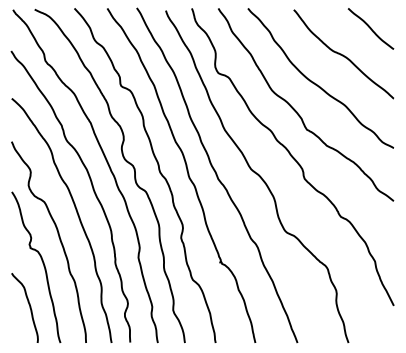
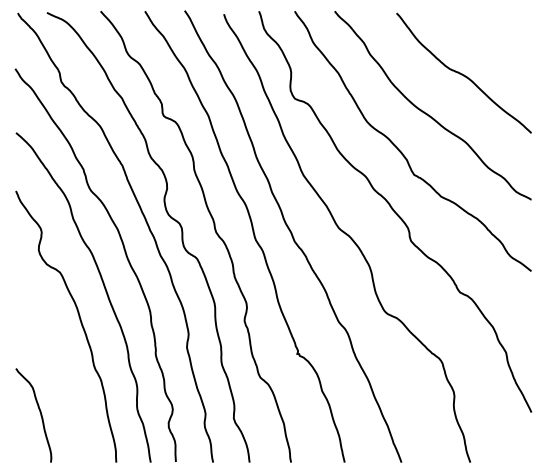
curve: (370, 28) -> (500, 38), removed
curve: (43, 265) -> (58, 357), removed

